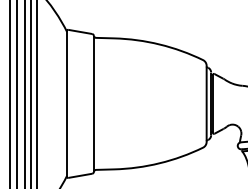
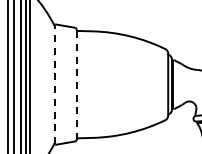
line: (66, 103) -> (54, 84), solid -> dashed
line: (93, 103) -> (76, 84), solid -> dashed

